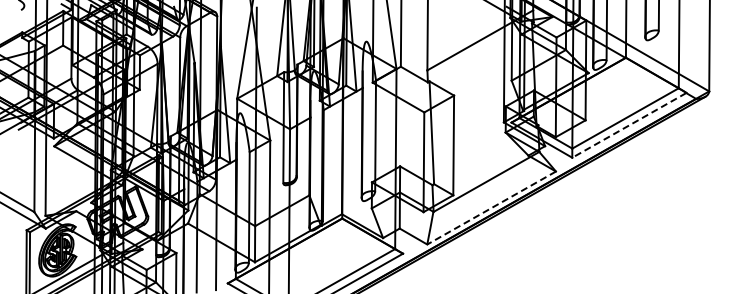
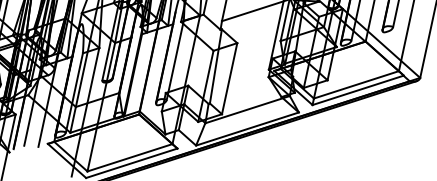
line: (629, 125) -> (358, 90), dashed -> solid
line: (491, 208) -> (247, 129), dashed -> solid

